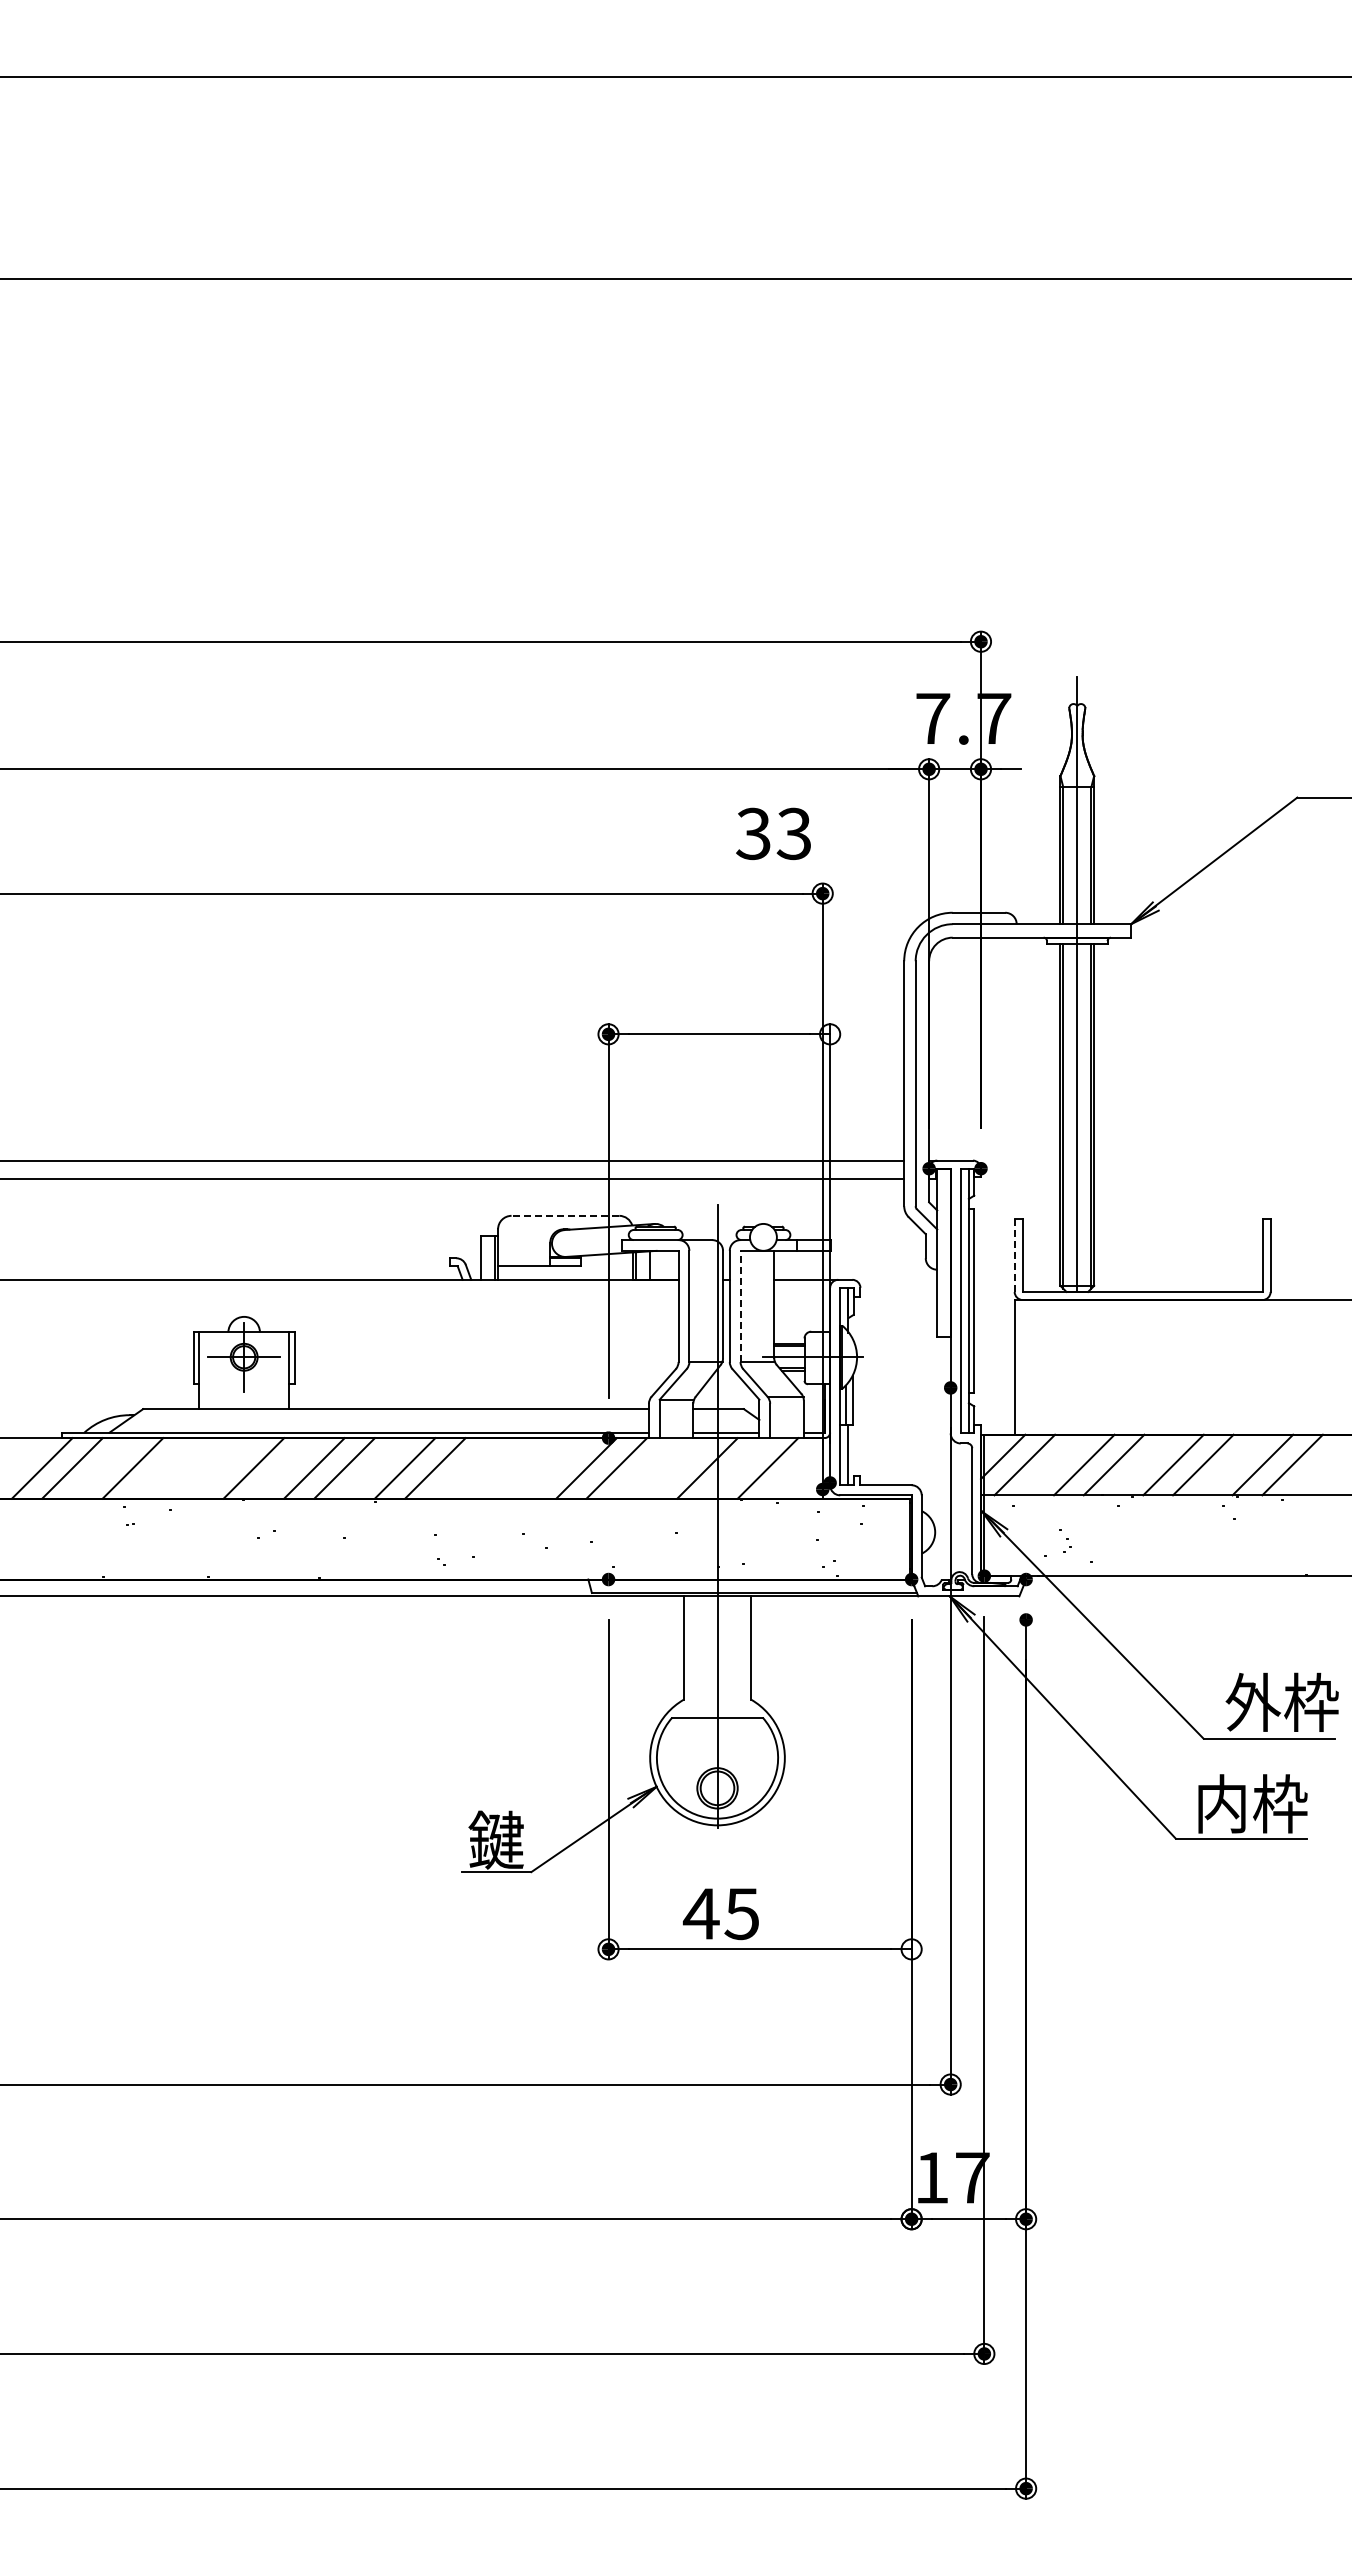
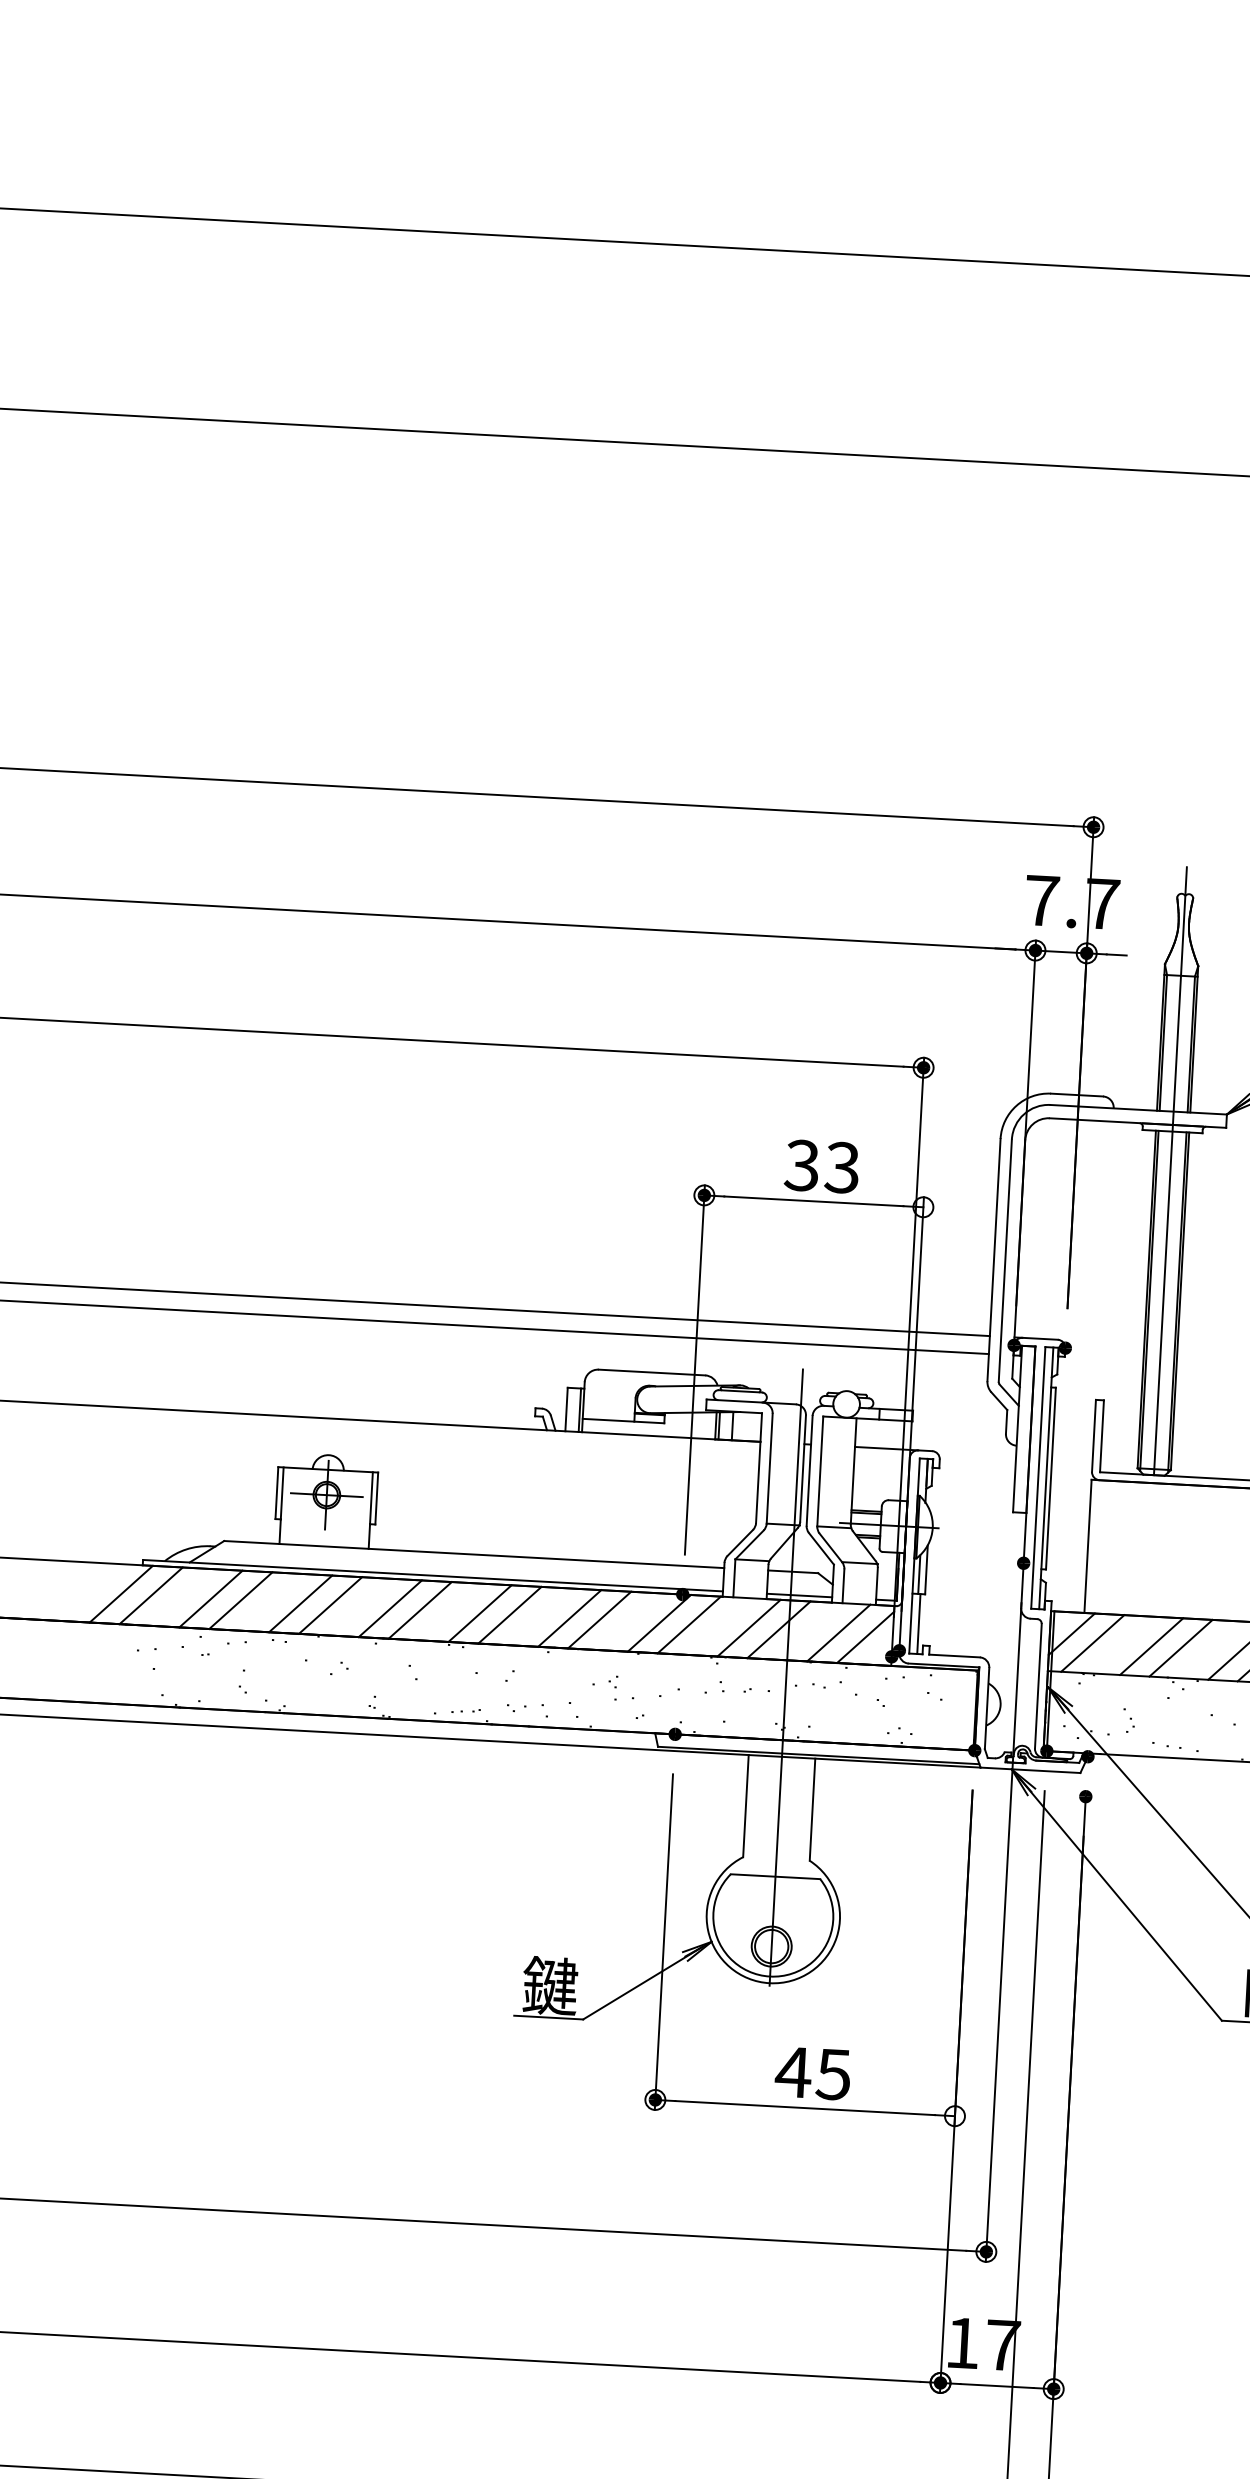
text: (773, 833) -> (821, 1166), moved
line: (565, 1215) -> (652, 1372), dashed -> solid
line: (1014, 1256) -> (1093, 1436), dashed -> solid
line: (740, 1306) -> (820, 1471), dashed -> solid
line: (162, 1468) -> (240, 1600), added
line: (223, 1468) -> (300, 1603), added
line: (495, 1468) -> (569, 1618), added
line: (525, 1468) -> (599, 1620), added
line: (677, 1468) -> (749, 1628), added
line: (794, 1470) -> (864, 1636), added
text: (720, 1914) -> (812, 2073), moved

